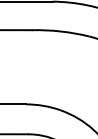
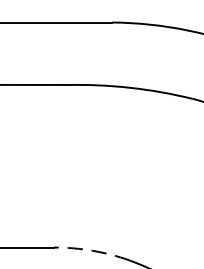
arc: (43, 105) -> (92, 249), solid -> dashed

